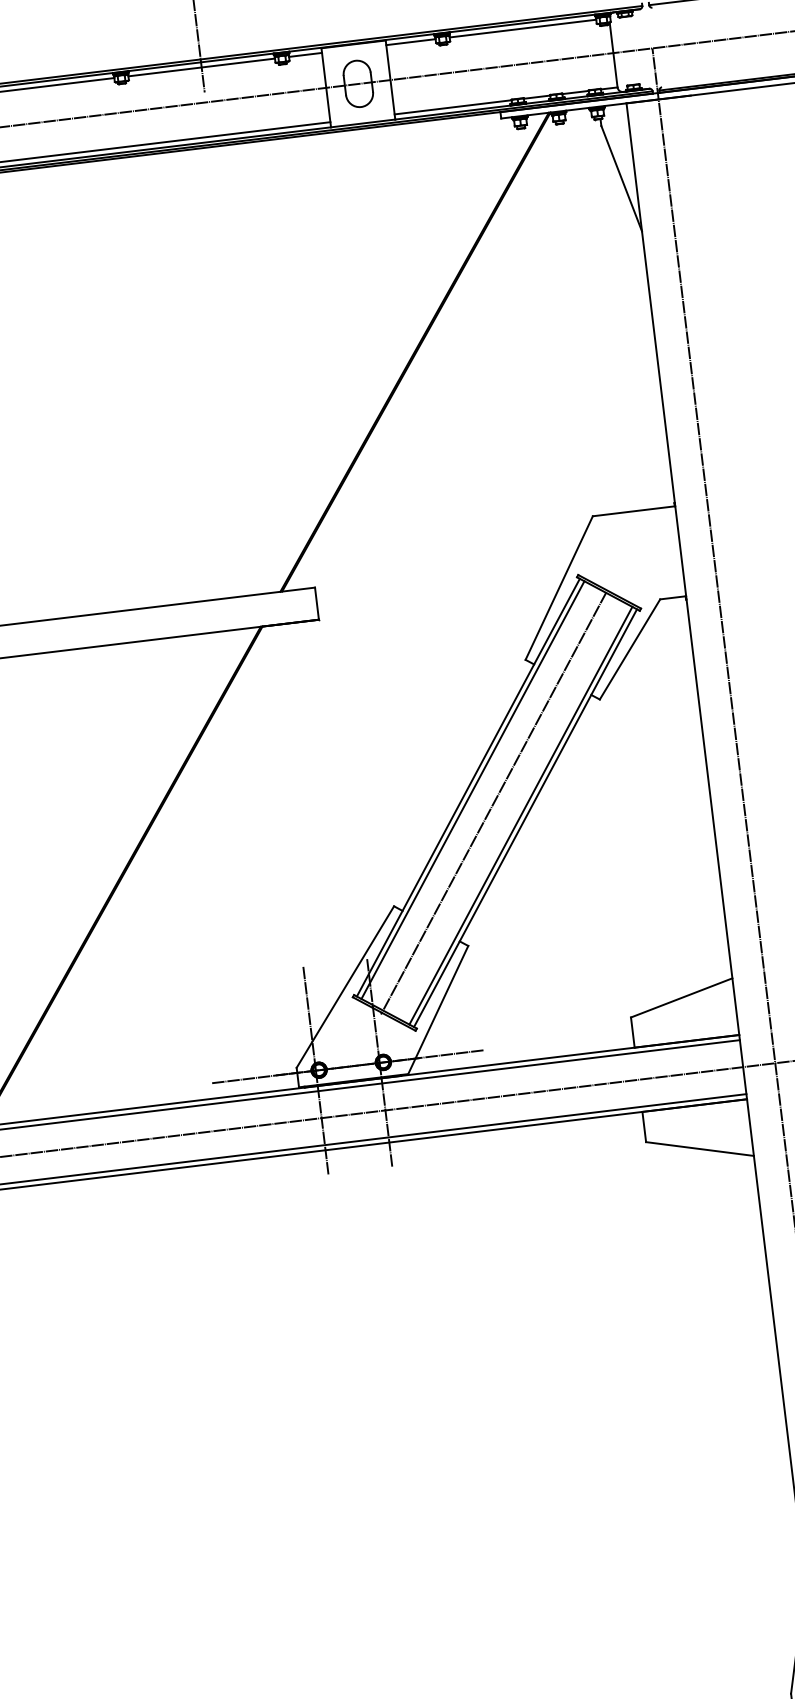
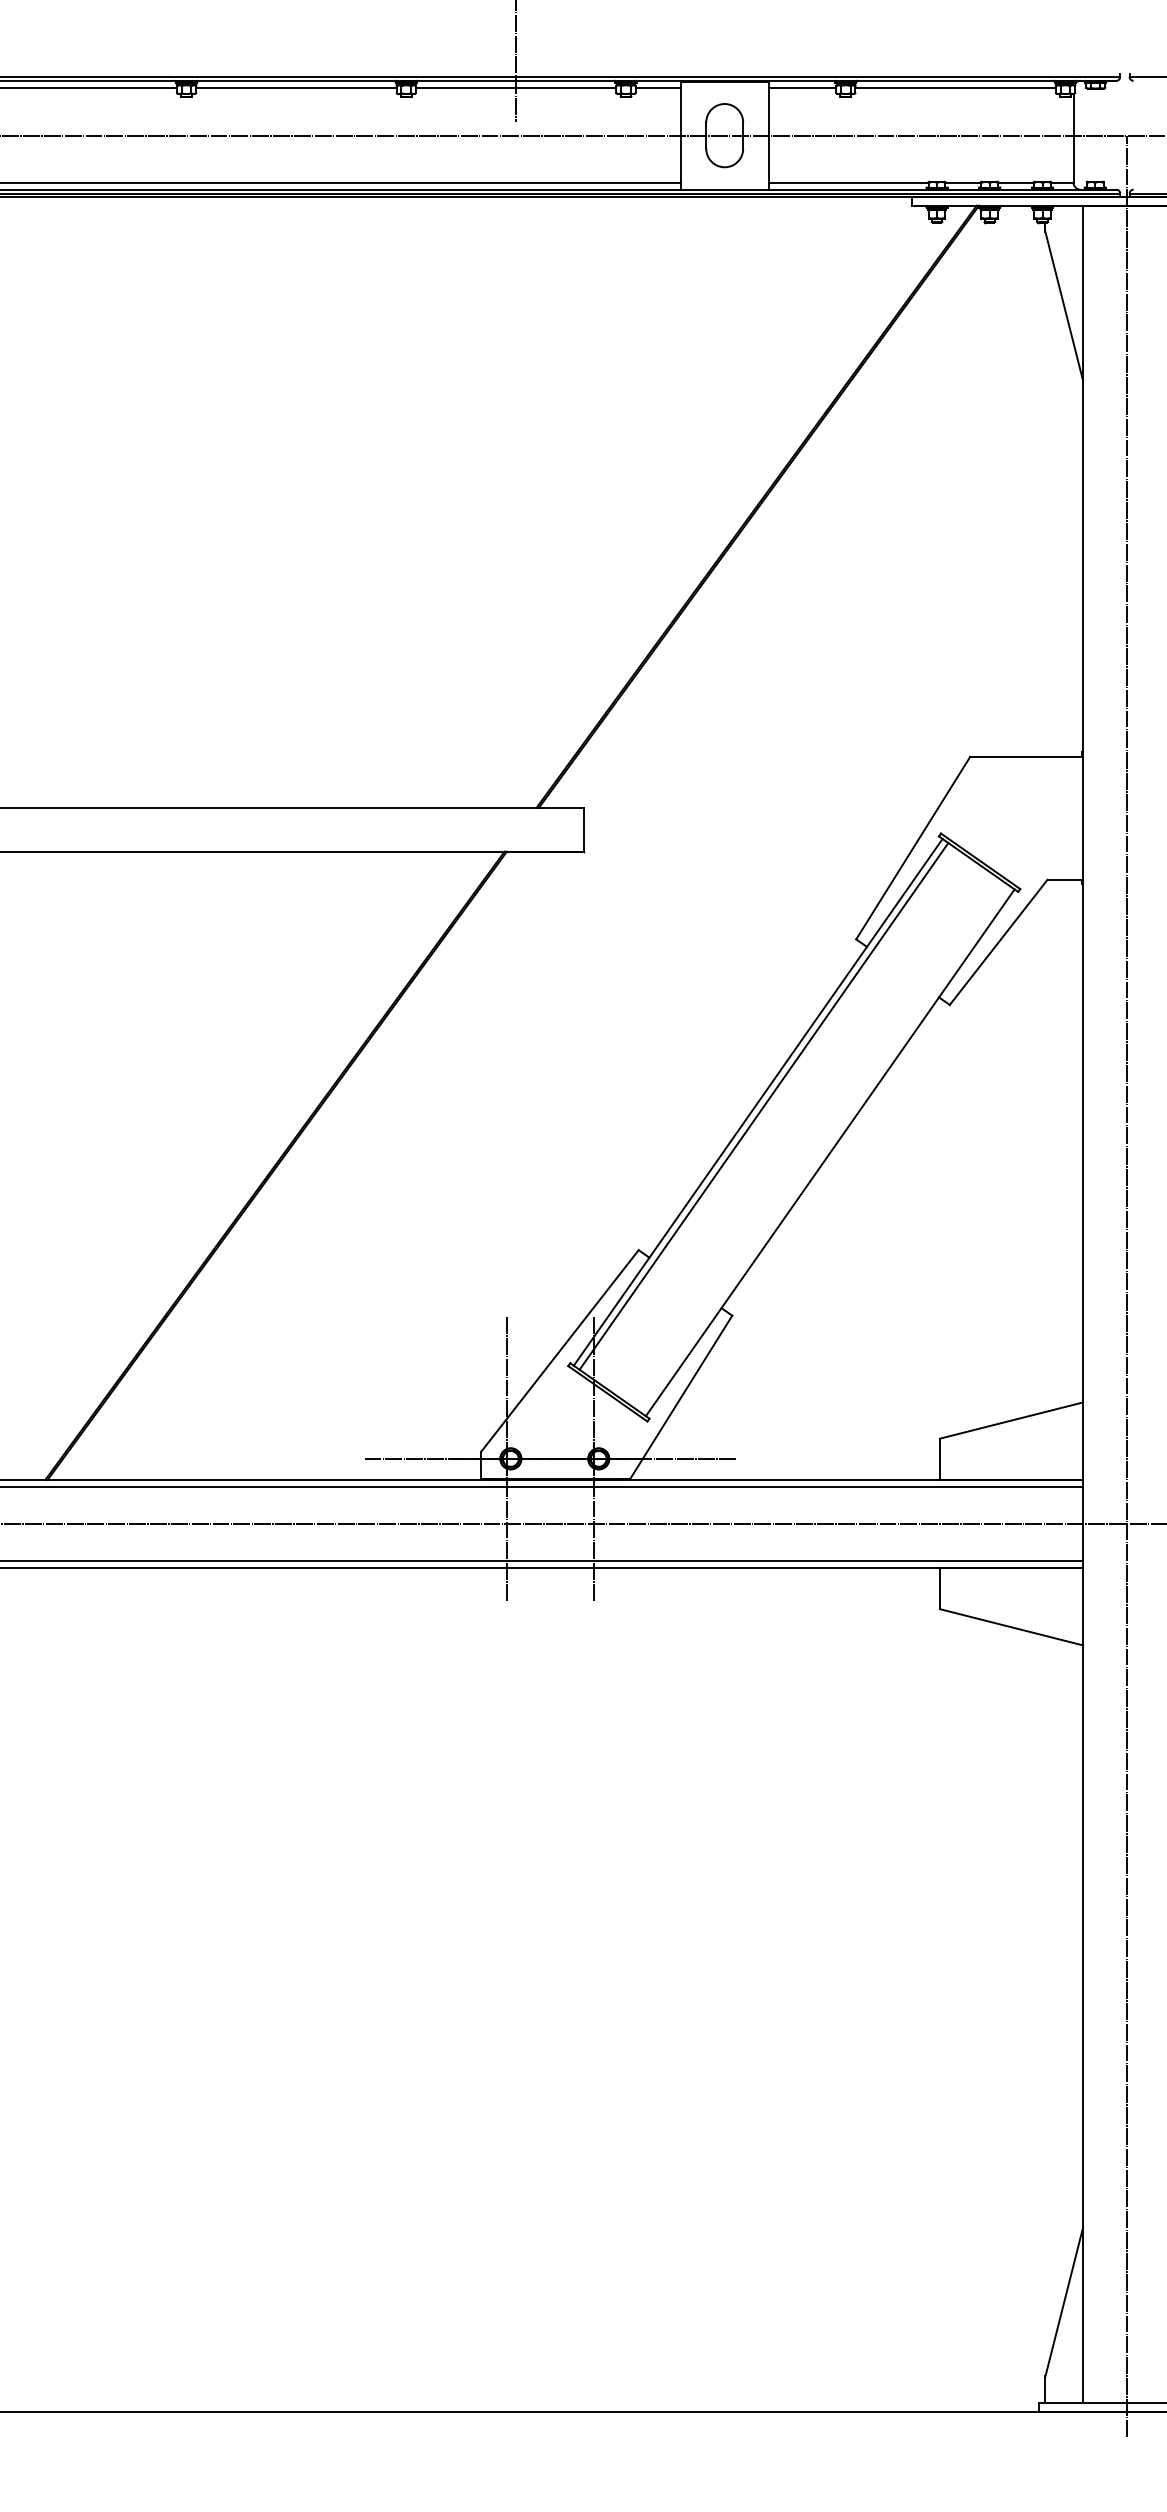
line: (493, 803) -> (789, 1127), removed
line: (520, 815) -> (824, 1148), removed

